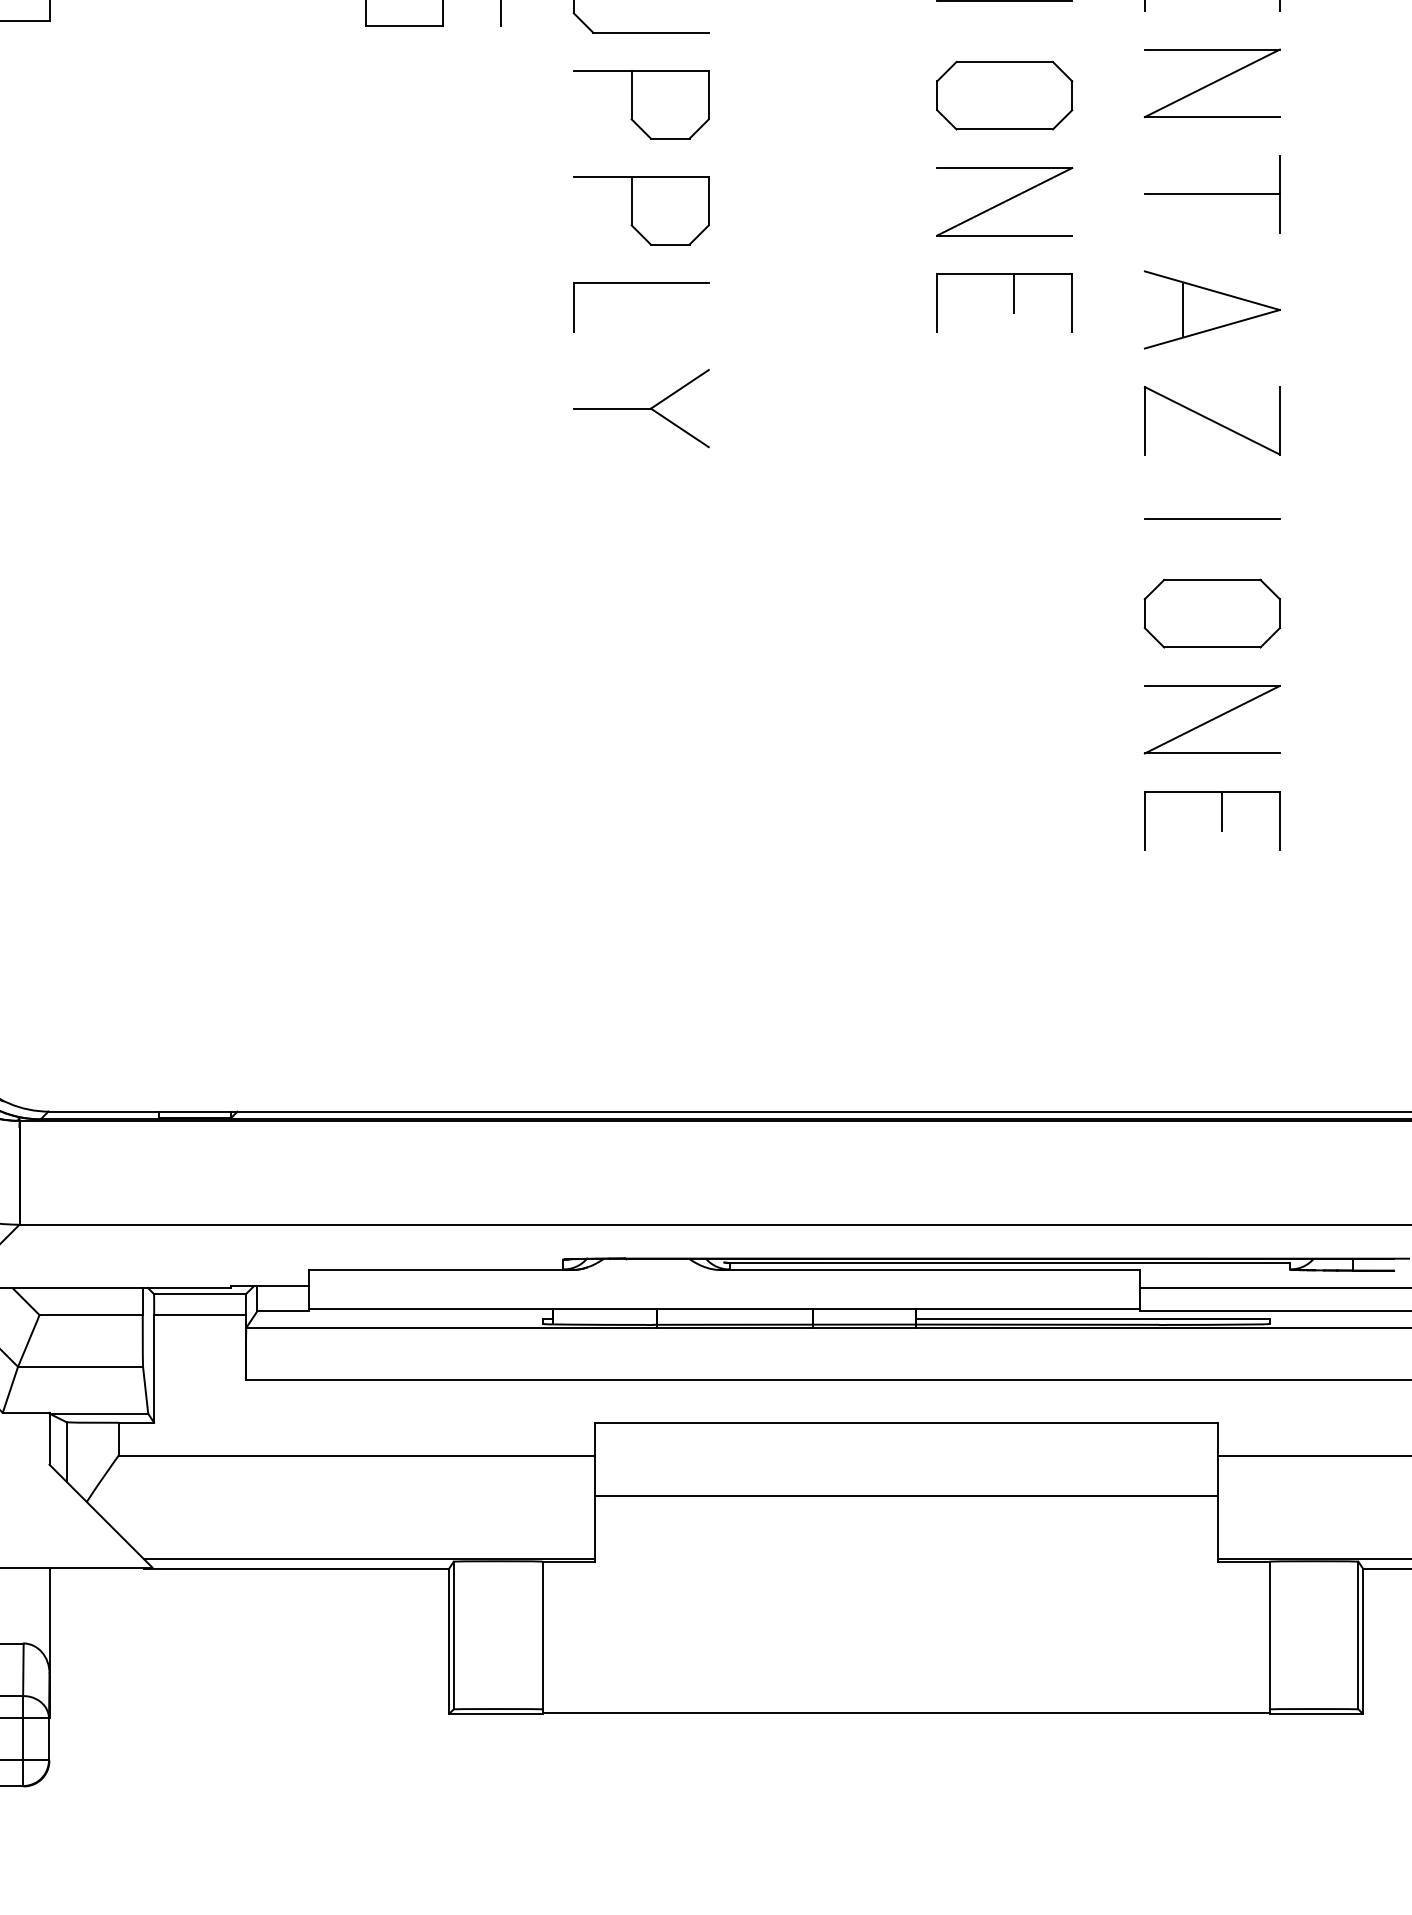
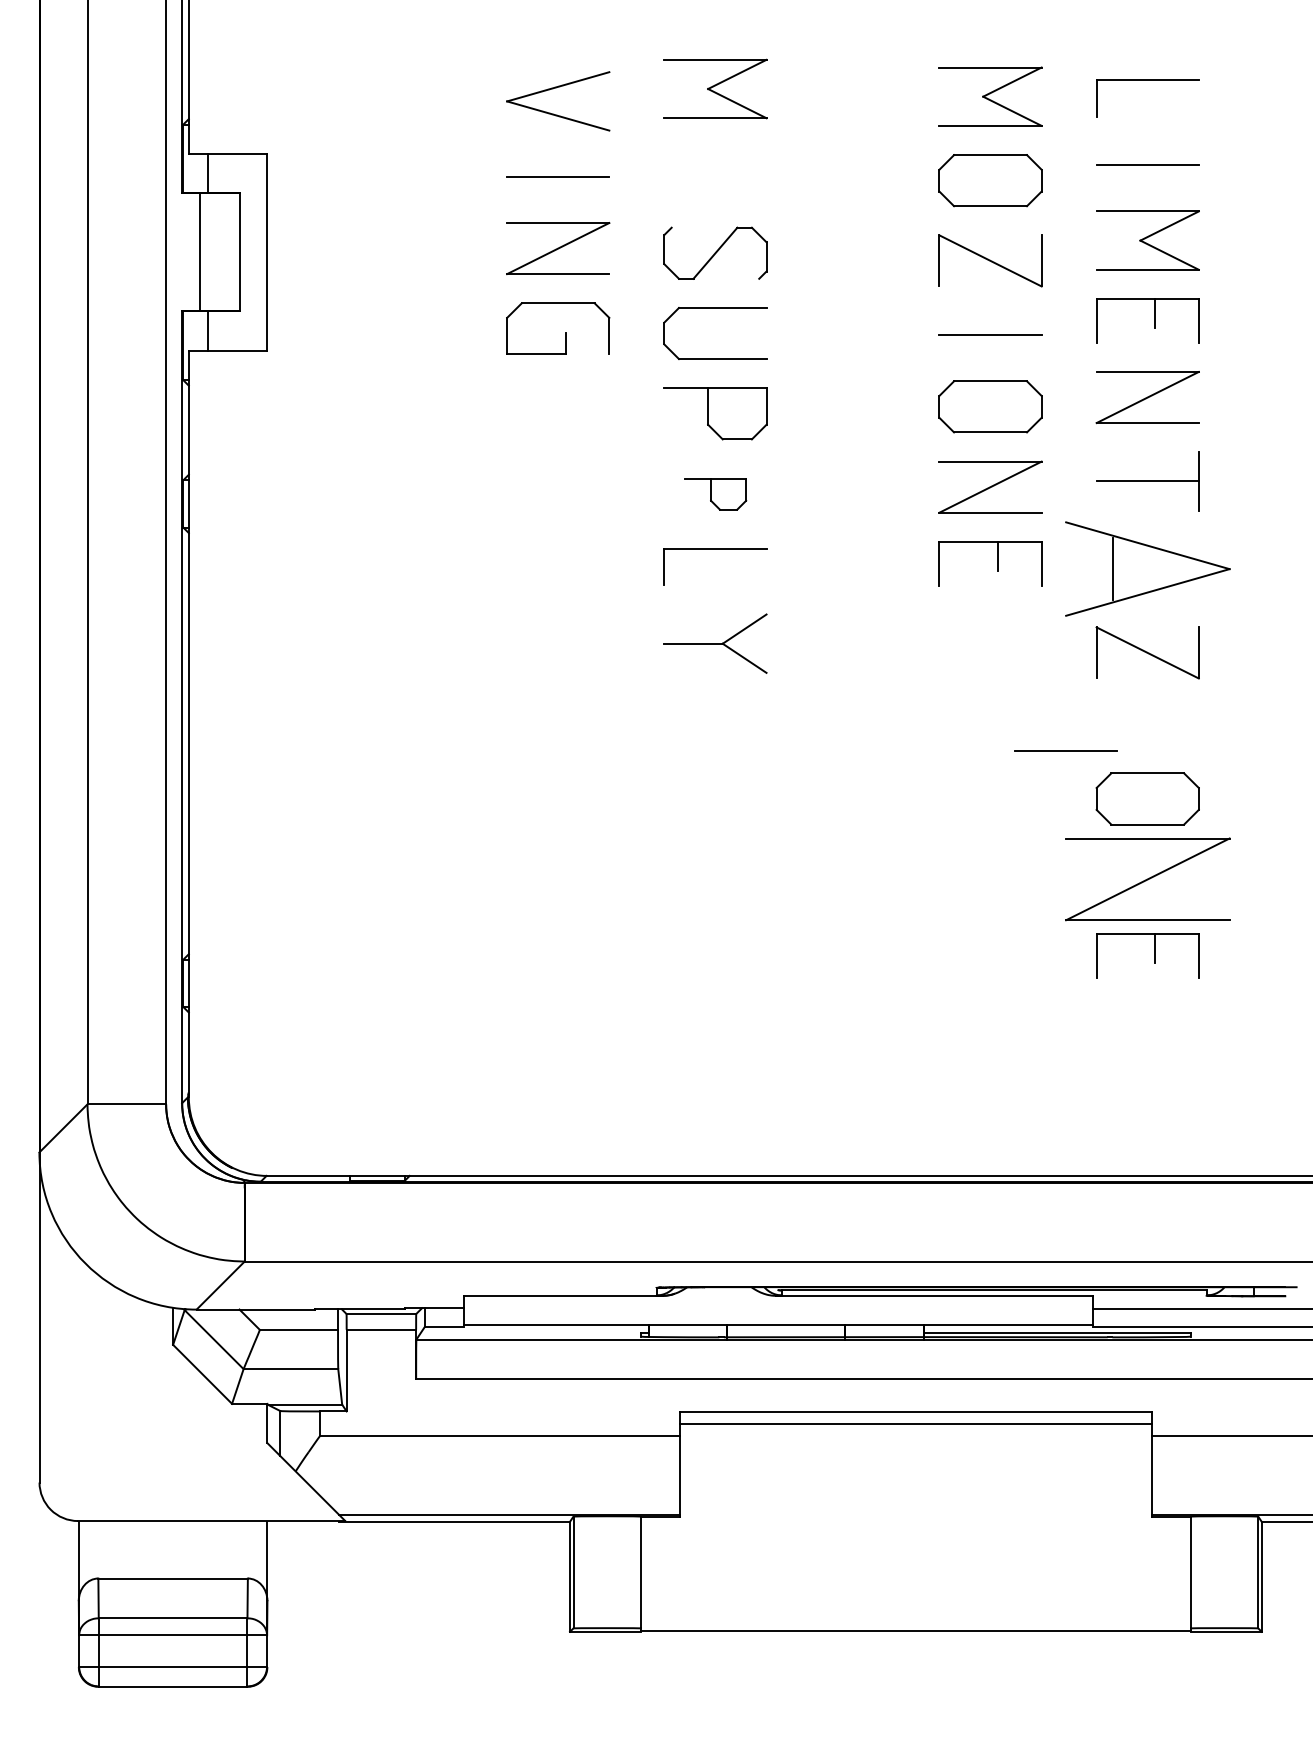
part: (641, 211) -> (715, 494), size x0.6
part: (1212, 309) -> (1147, 568), size x1.6
line: (1212, 517) -> (1065, 750), moved
part: (1212, 718) -> (1147, 878), size x1.6
line: (905, 1495) -> (915, 1423), moved

